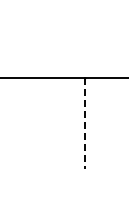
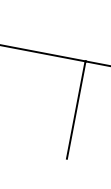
line: (85, 123) -> (76, 110), dashed -> solid

